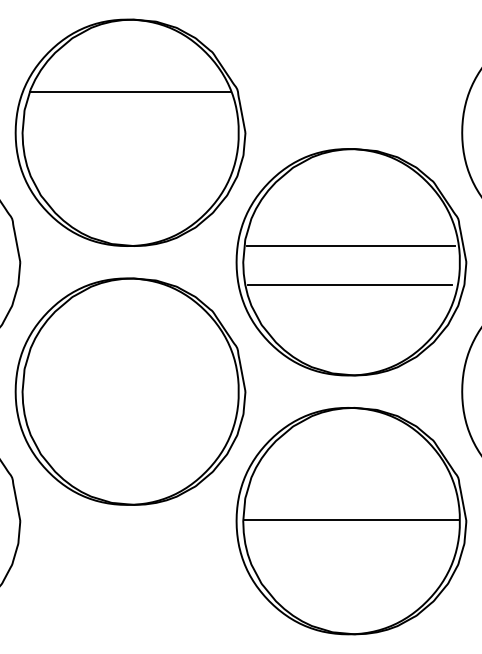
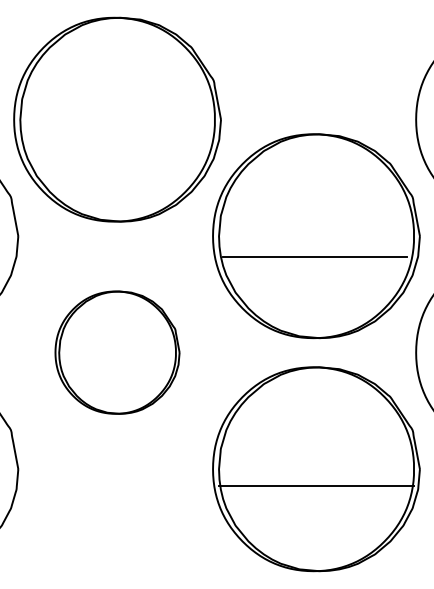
line: (130, 92) -> (117, 83), removed
line: (350, 246) -> (315, 222), removed
part: (130, 391) -> (117, 352), size x0.6
line: (351, 519) -> (316, 485), moved

